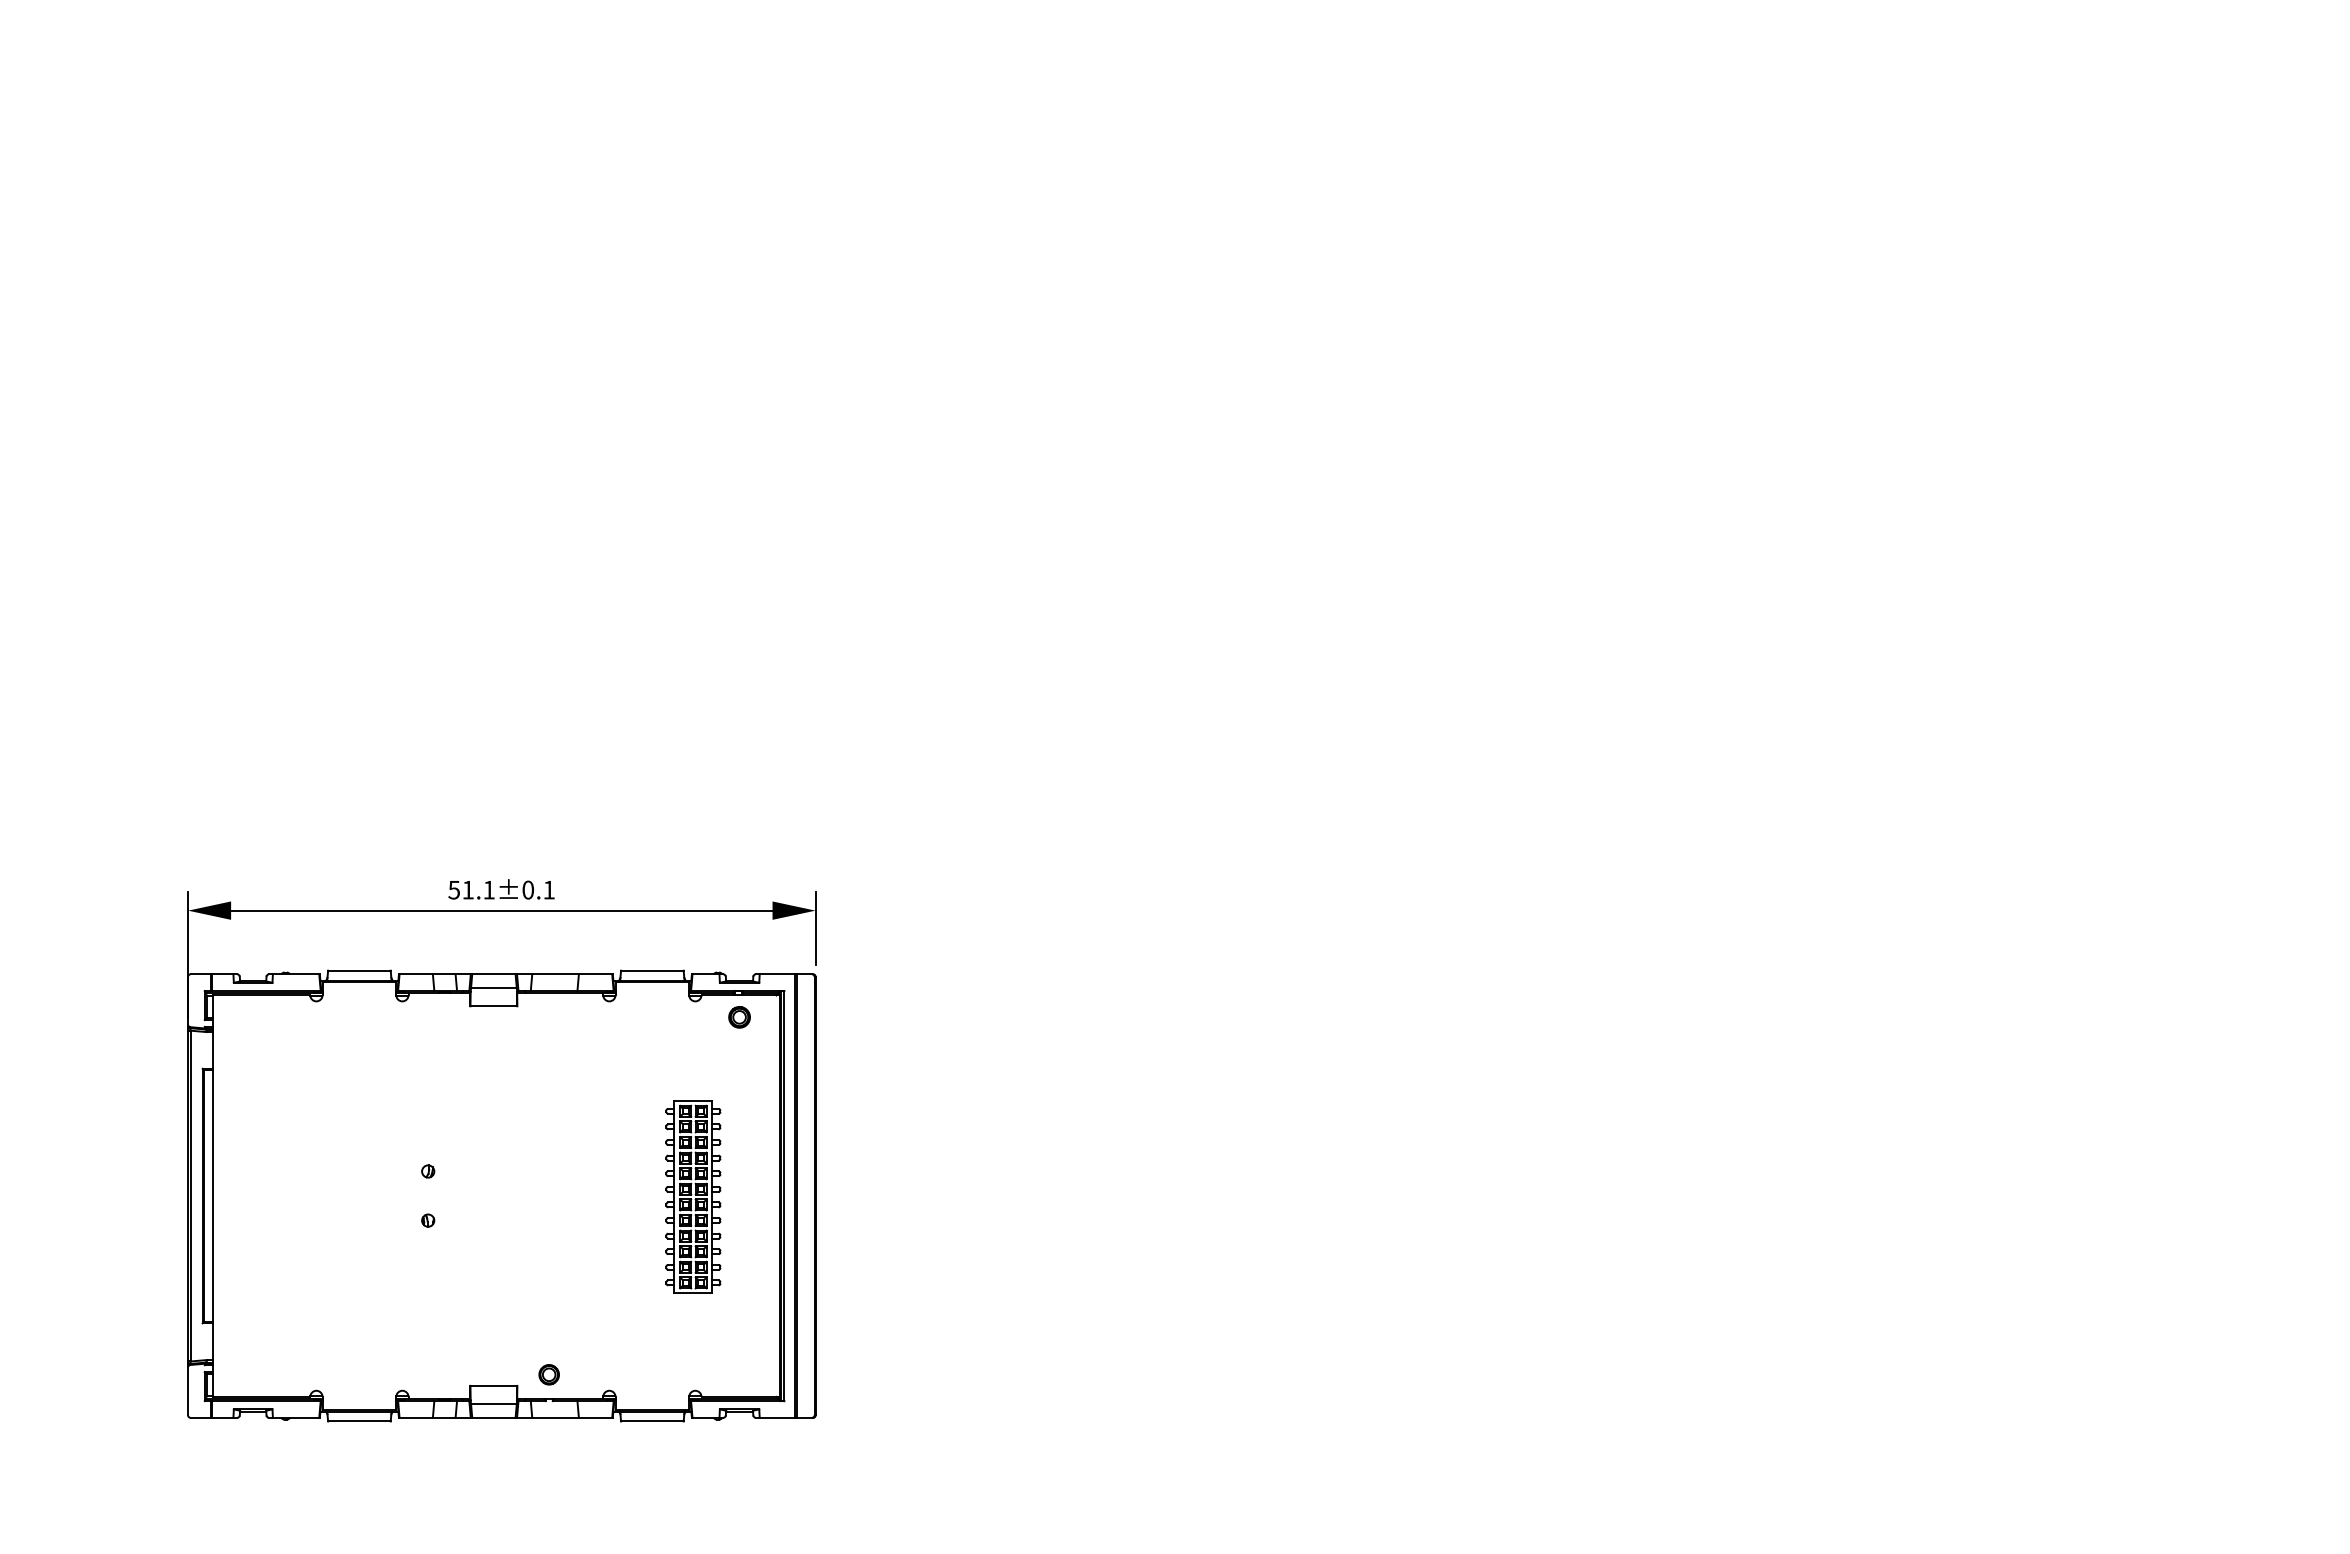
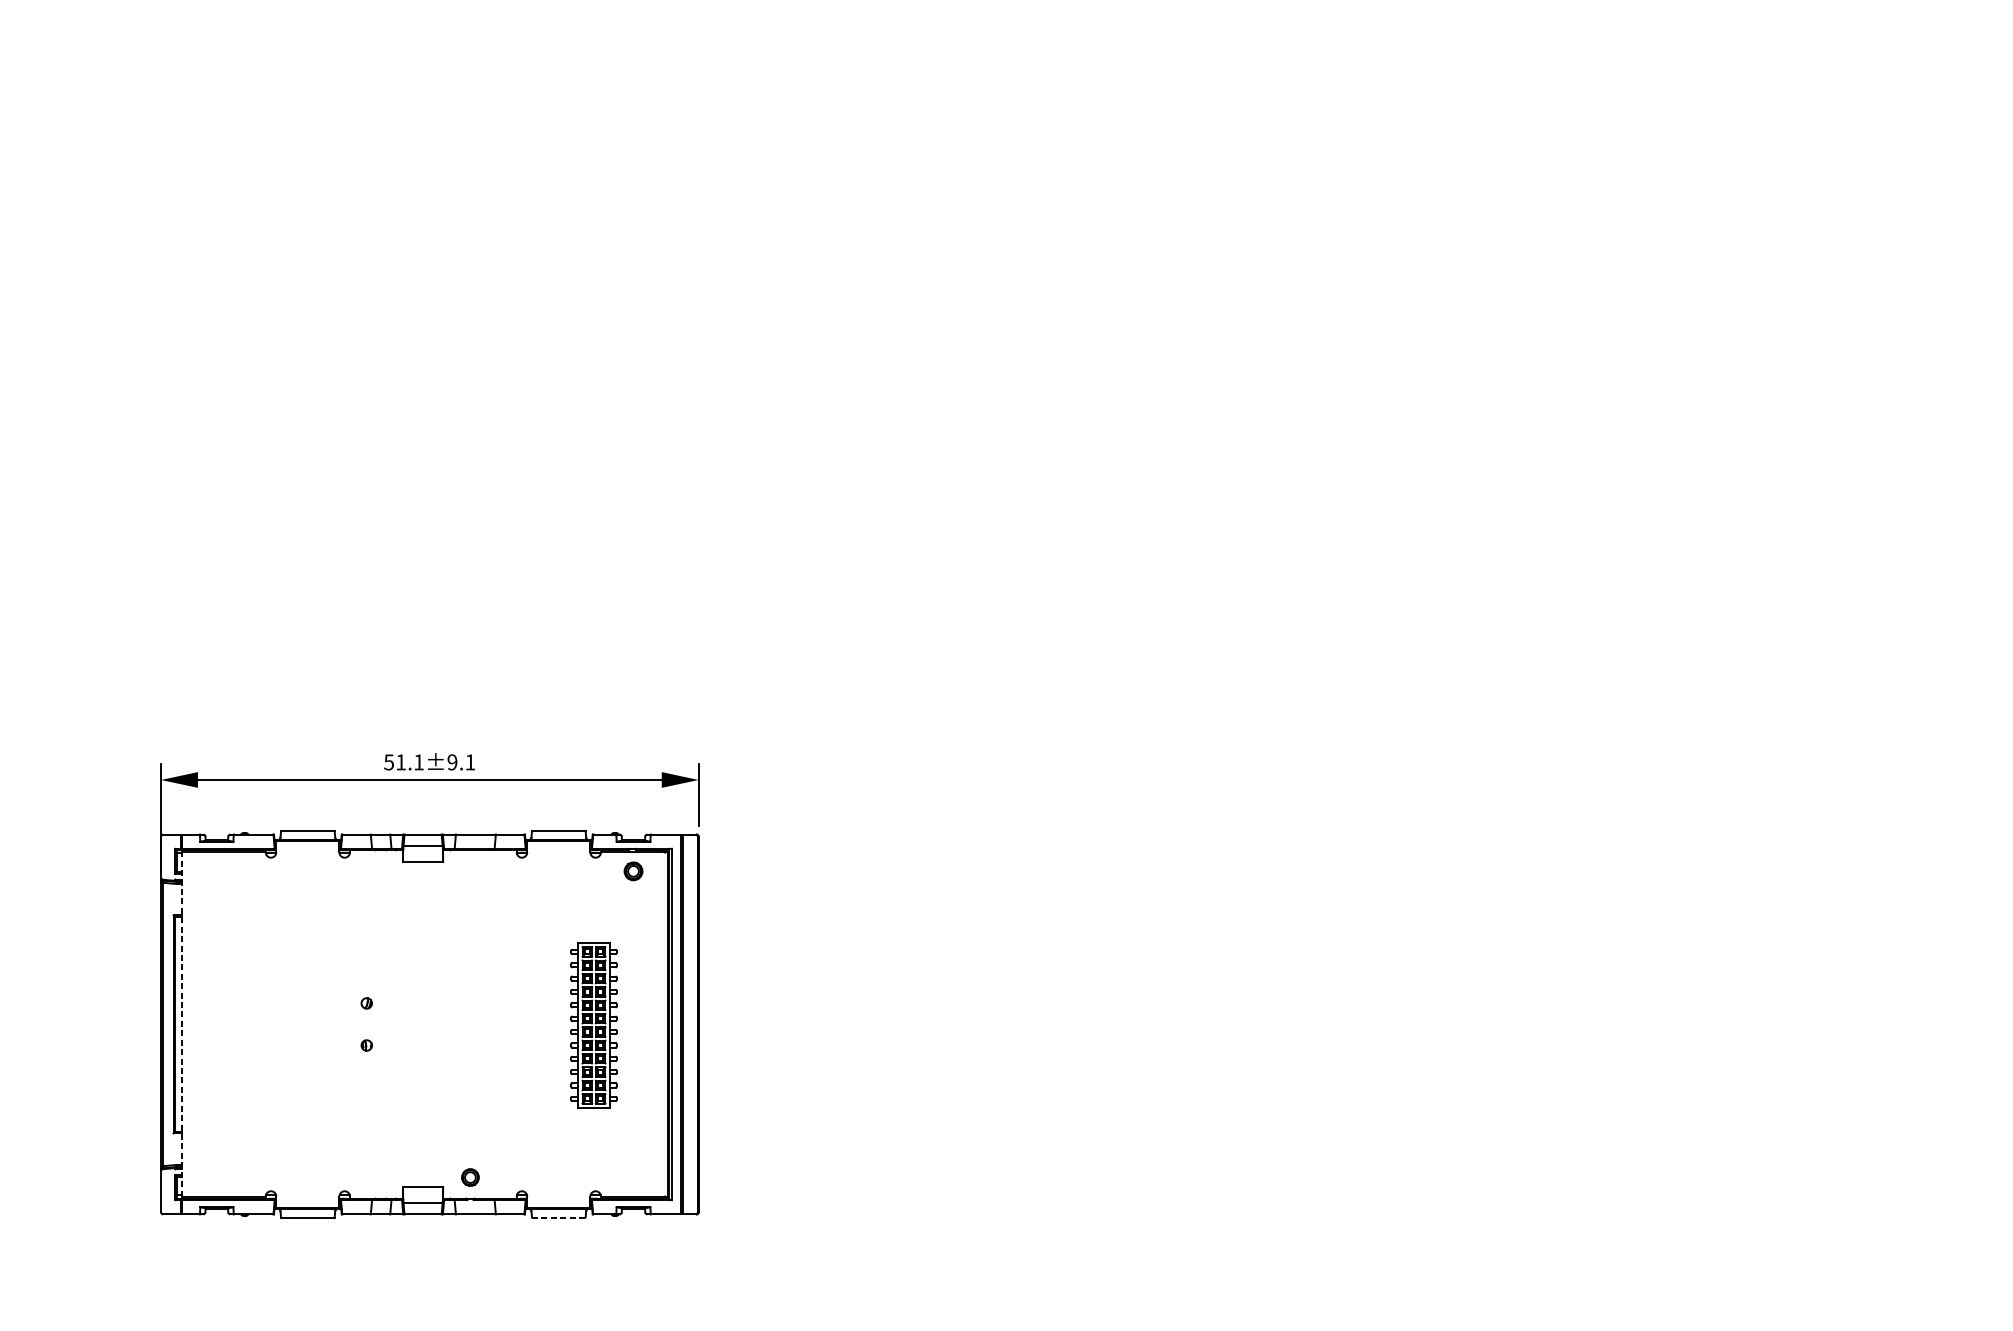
text: (527, 889) -> (451, 761), 51.1±0.1 -> 51.1±9.1
line: (212, 1196) -> (182, 1024), solid -> dashed
line: (652, 1421) -> (558, 1217), solid -> dashed

